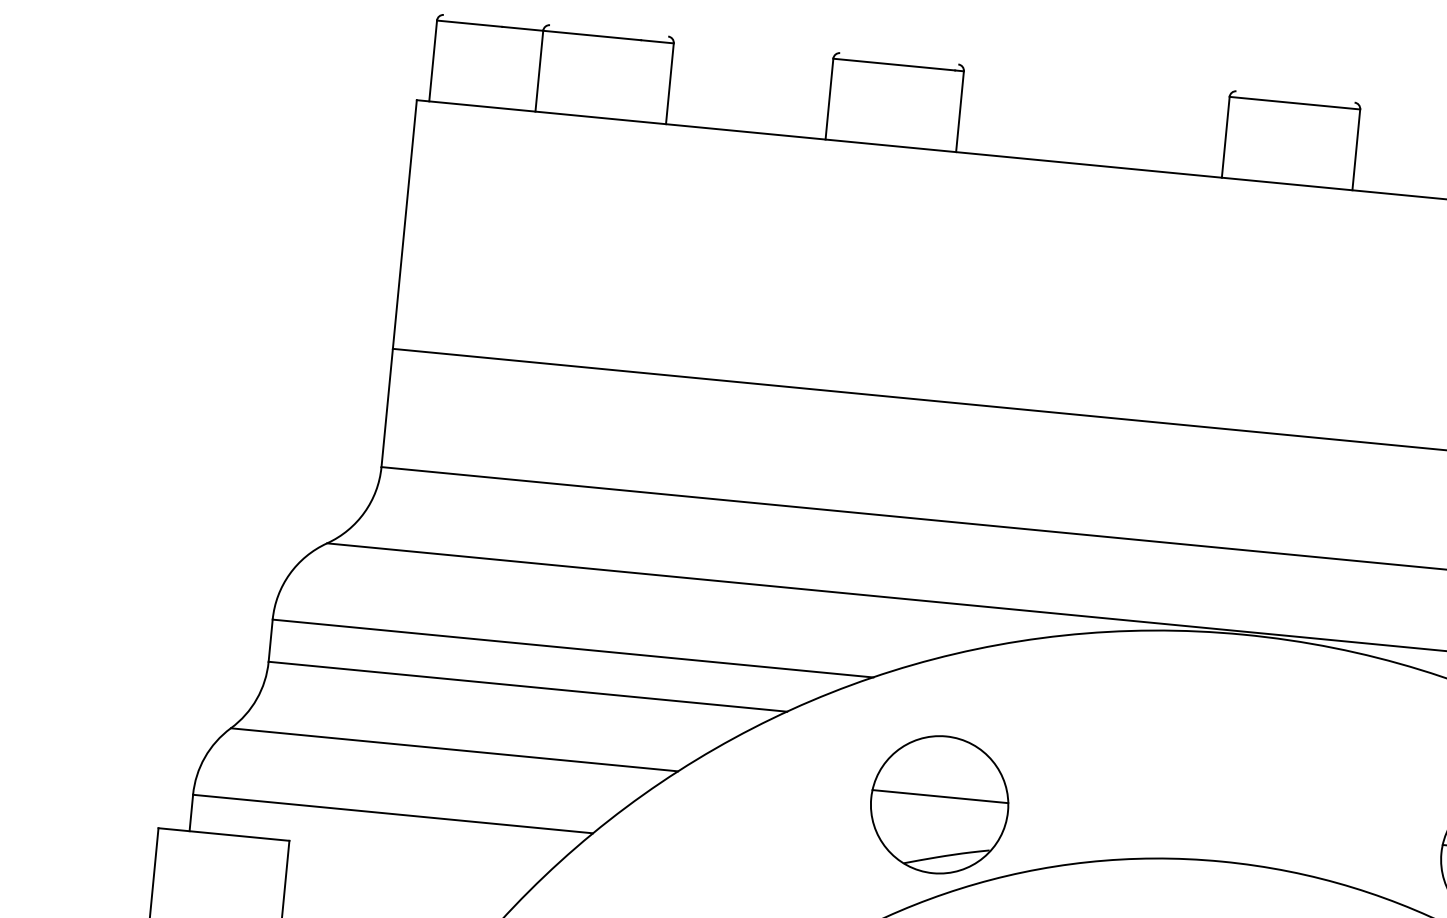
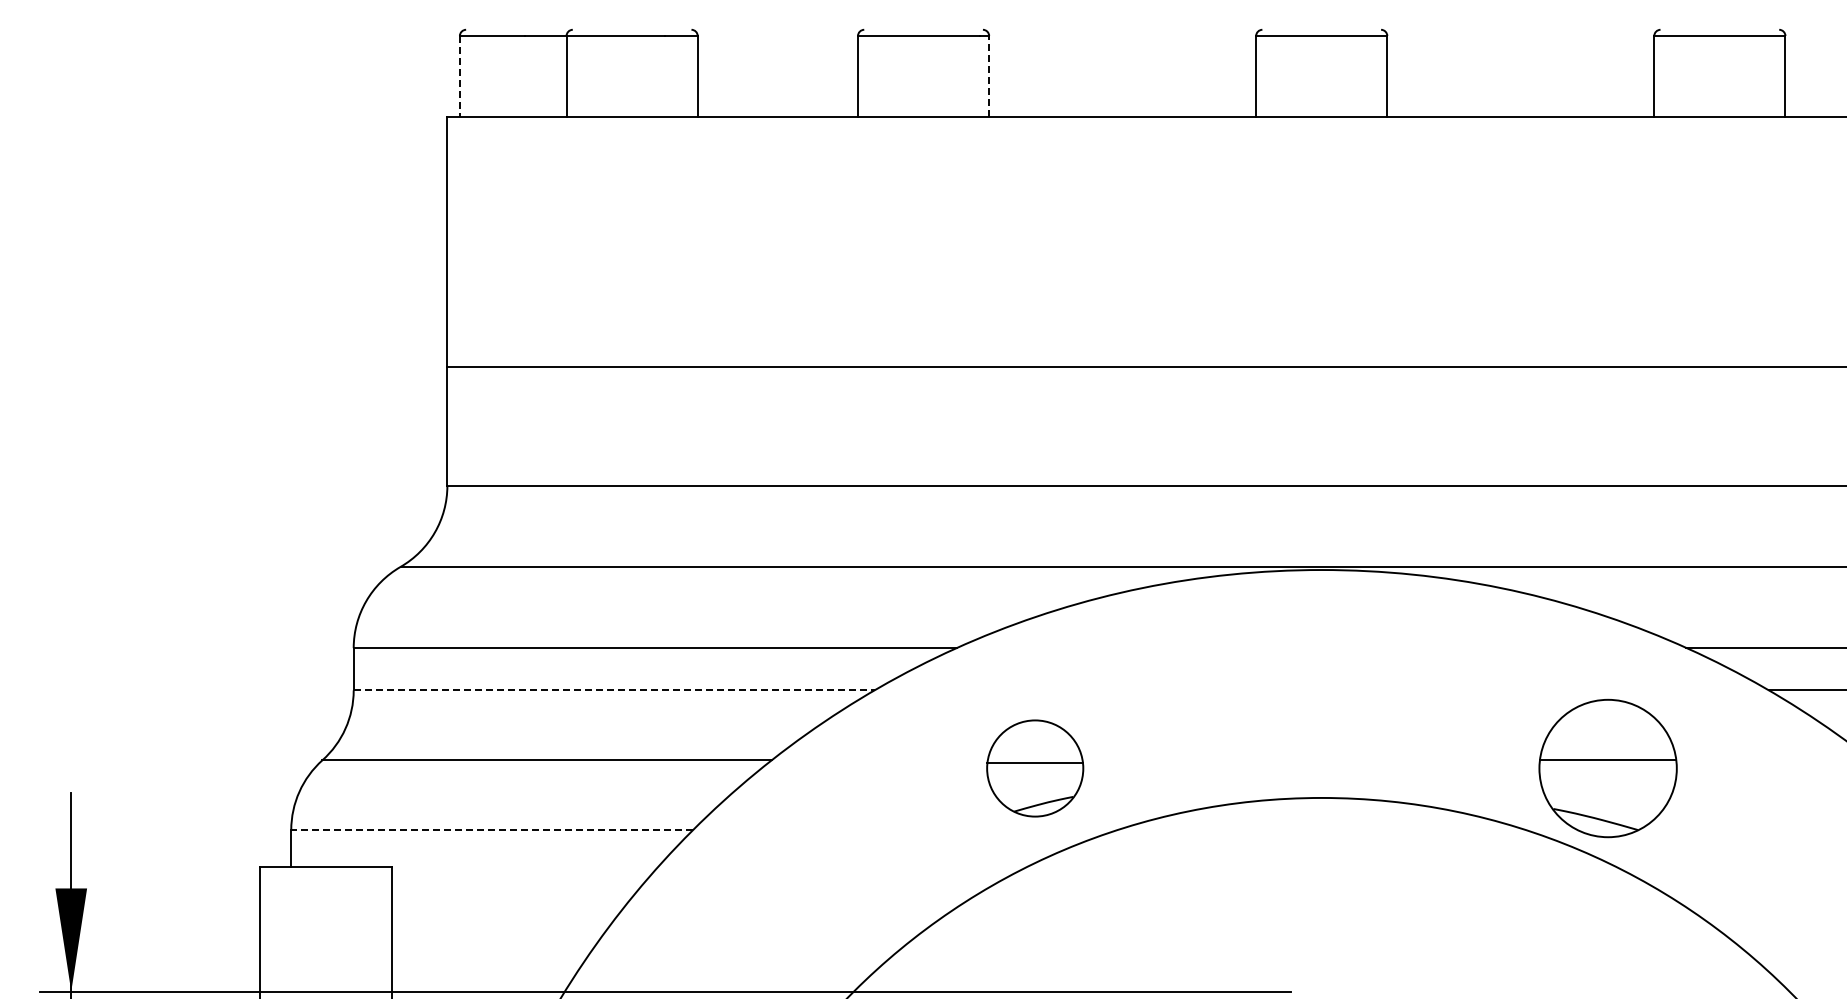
line: (432, 60) -> (459, 76), solid -> dashed
line: (960, 111) -> (989, 76), solid -> dashed
line: (528, 686) -> (614, 690), solid -> dashed
part: (938, 804) -> (1034, 768), size x0.7
line: (393, 814) -> (492, 830), solid -> dashed

